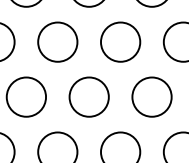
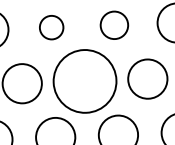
circle: (57, 41) -> (51, 26), size x0.6
circle: (120, 41) -> (114, 24), size x0.7
circle: (88, 96) -> (84, 80), size x1.6

